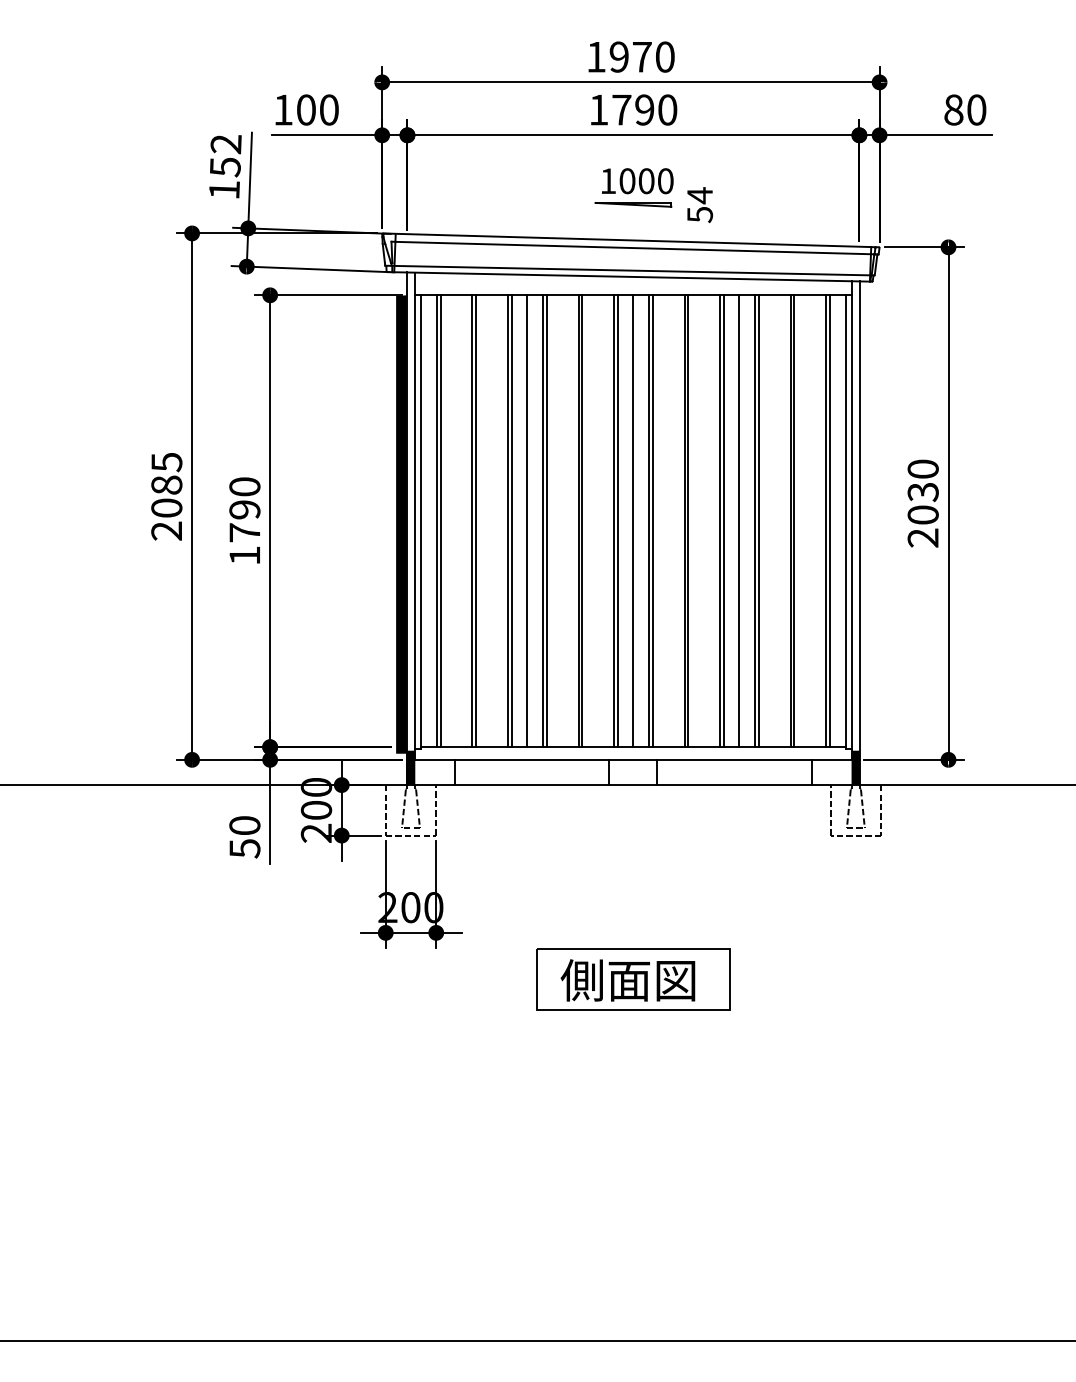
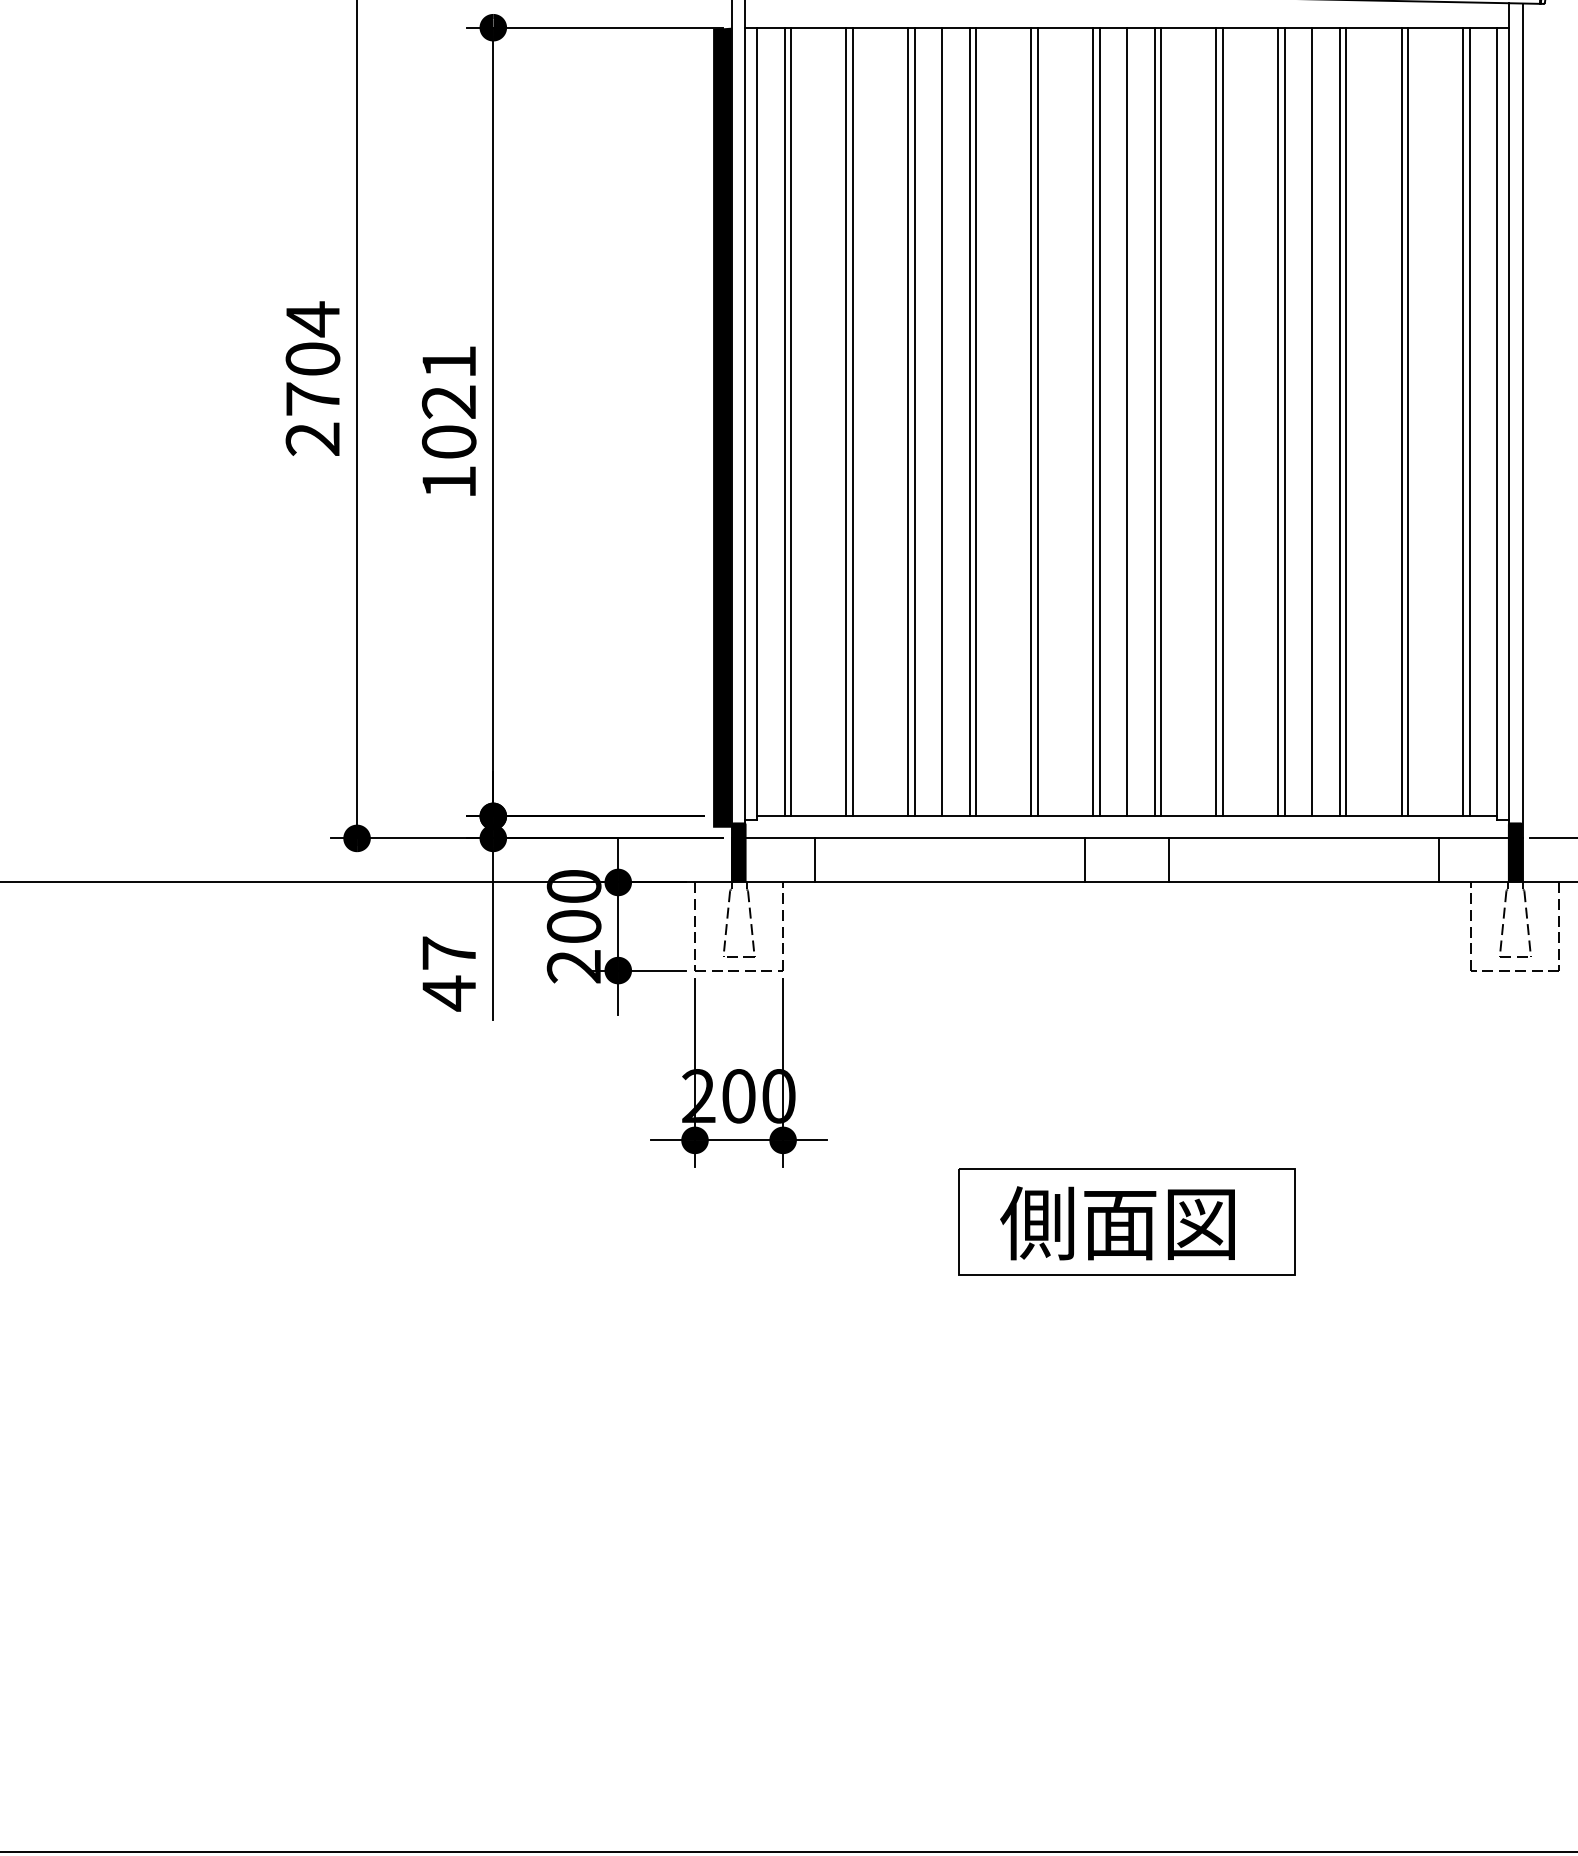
text: (166, 484) -> (312, 357), 2085 -> 2704
text: (244, 509) -> (448, 401), 1790 -> 1021
text: (244, 837) -> (448, 973), 50 -> 47

